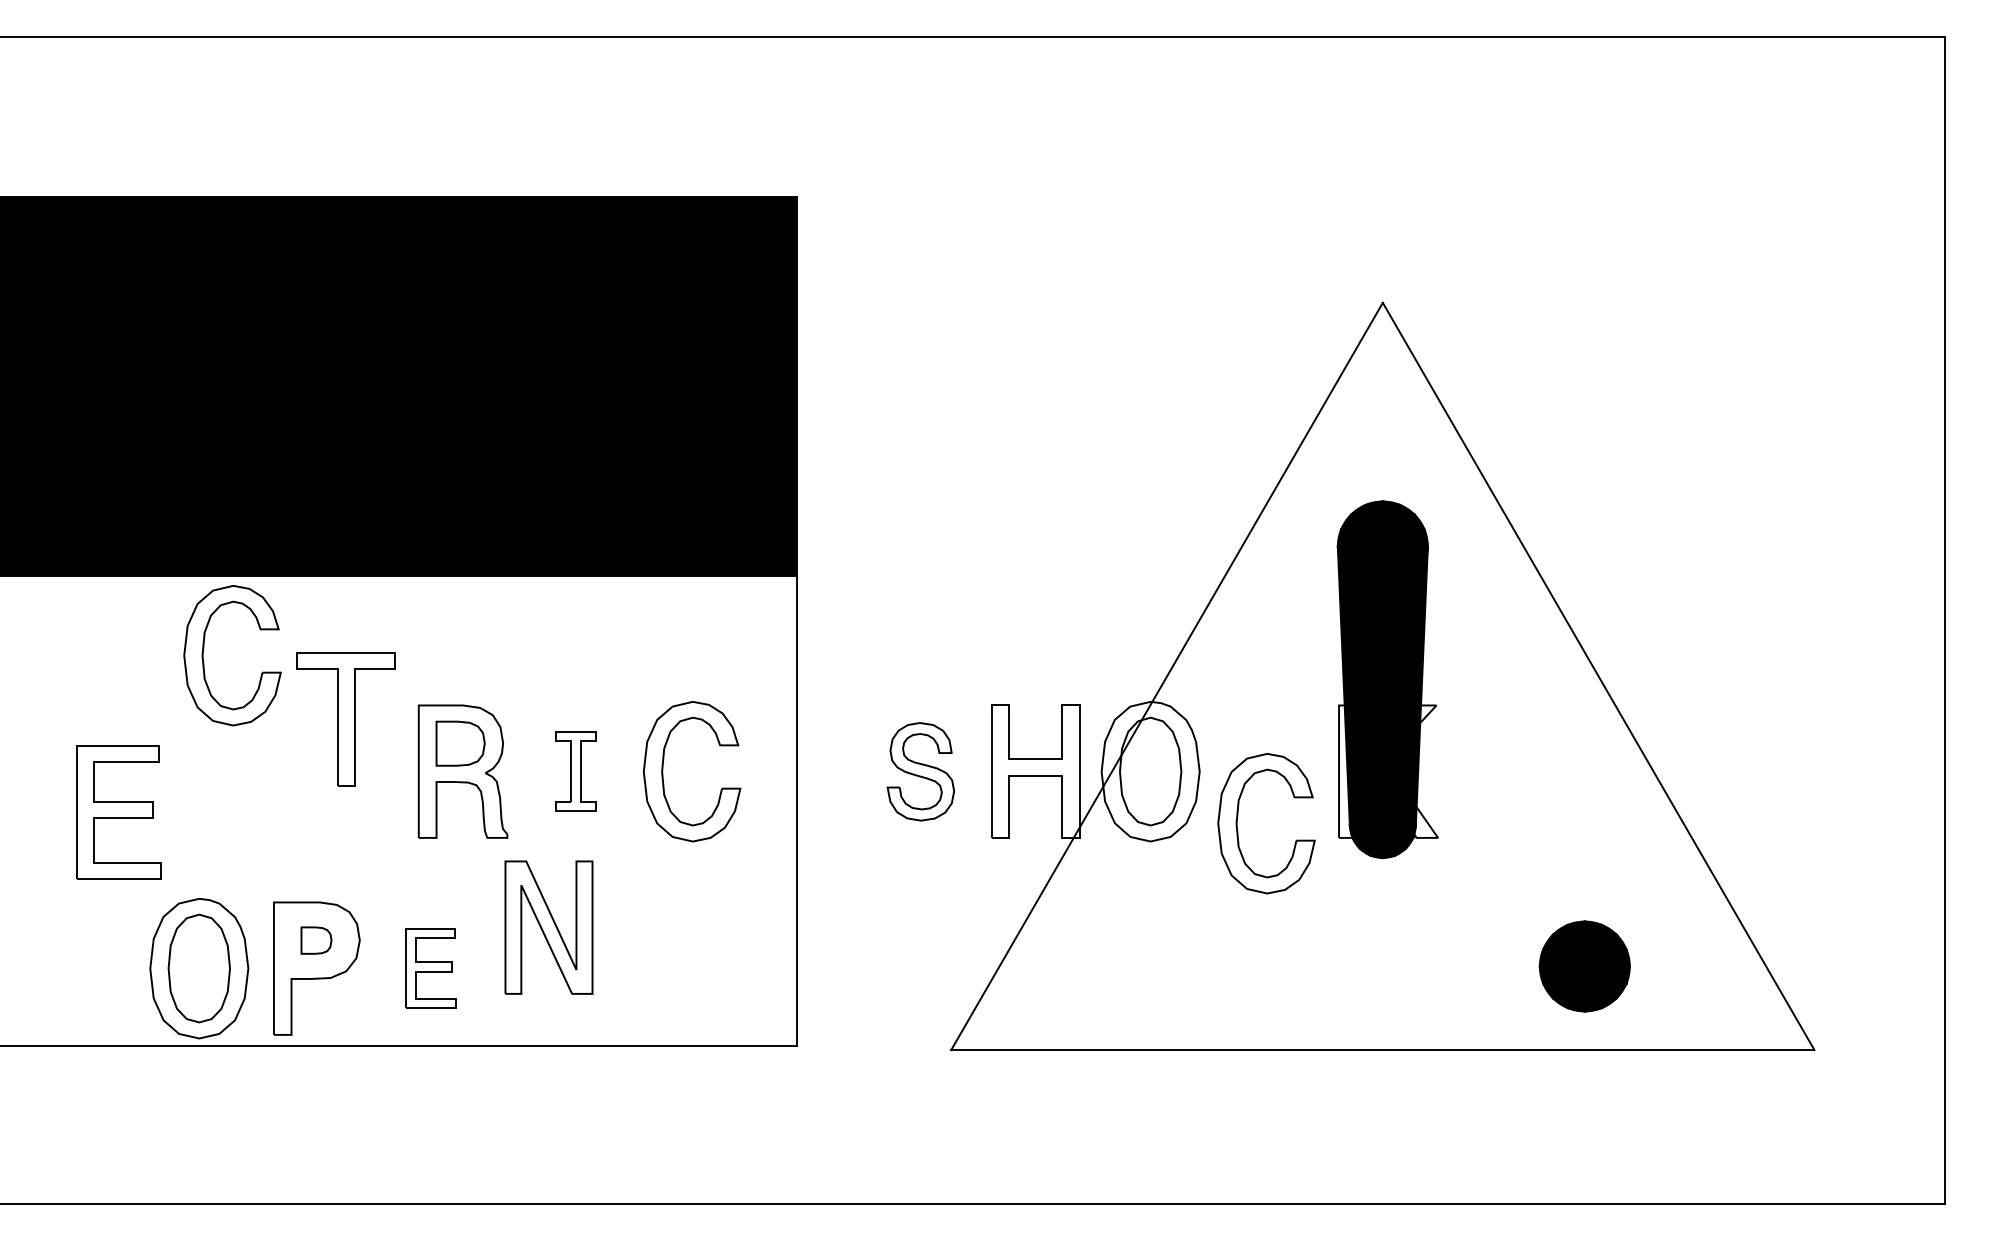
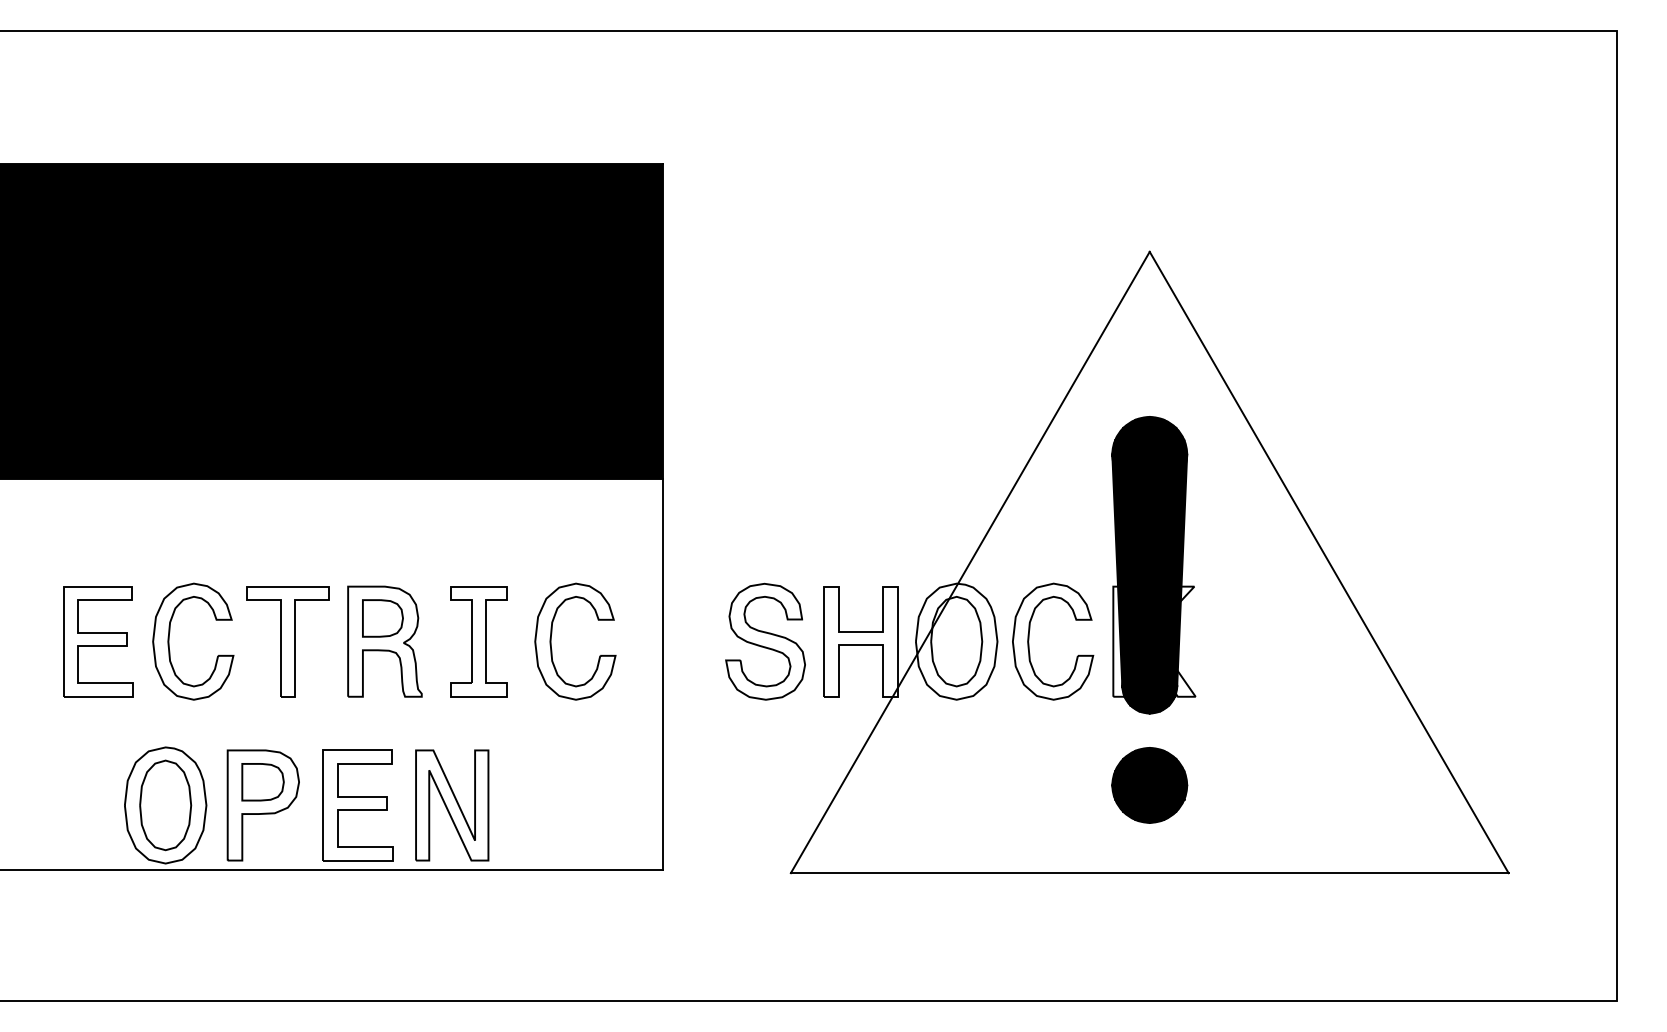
part: (204, 648) -> (169, 635), moved
part: (345, 719) -> (287, 641), moved
part: (575, 771) -> (478, 641), size x1.67
part: (920, 771) -> (765, 641), size x1.43
part: (118, 812) -> (98, 641), moved
part: (1238, 816) -> (1029, 635), moved
part: (548, 927) -> (451, 805), moved
part: (316, 940) -> (263, 782), size x1.67
part: (1584, 966) -> (1149, 785), moved
part: (430, 968) -> (357, 805), size x1.67

